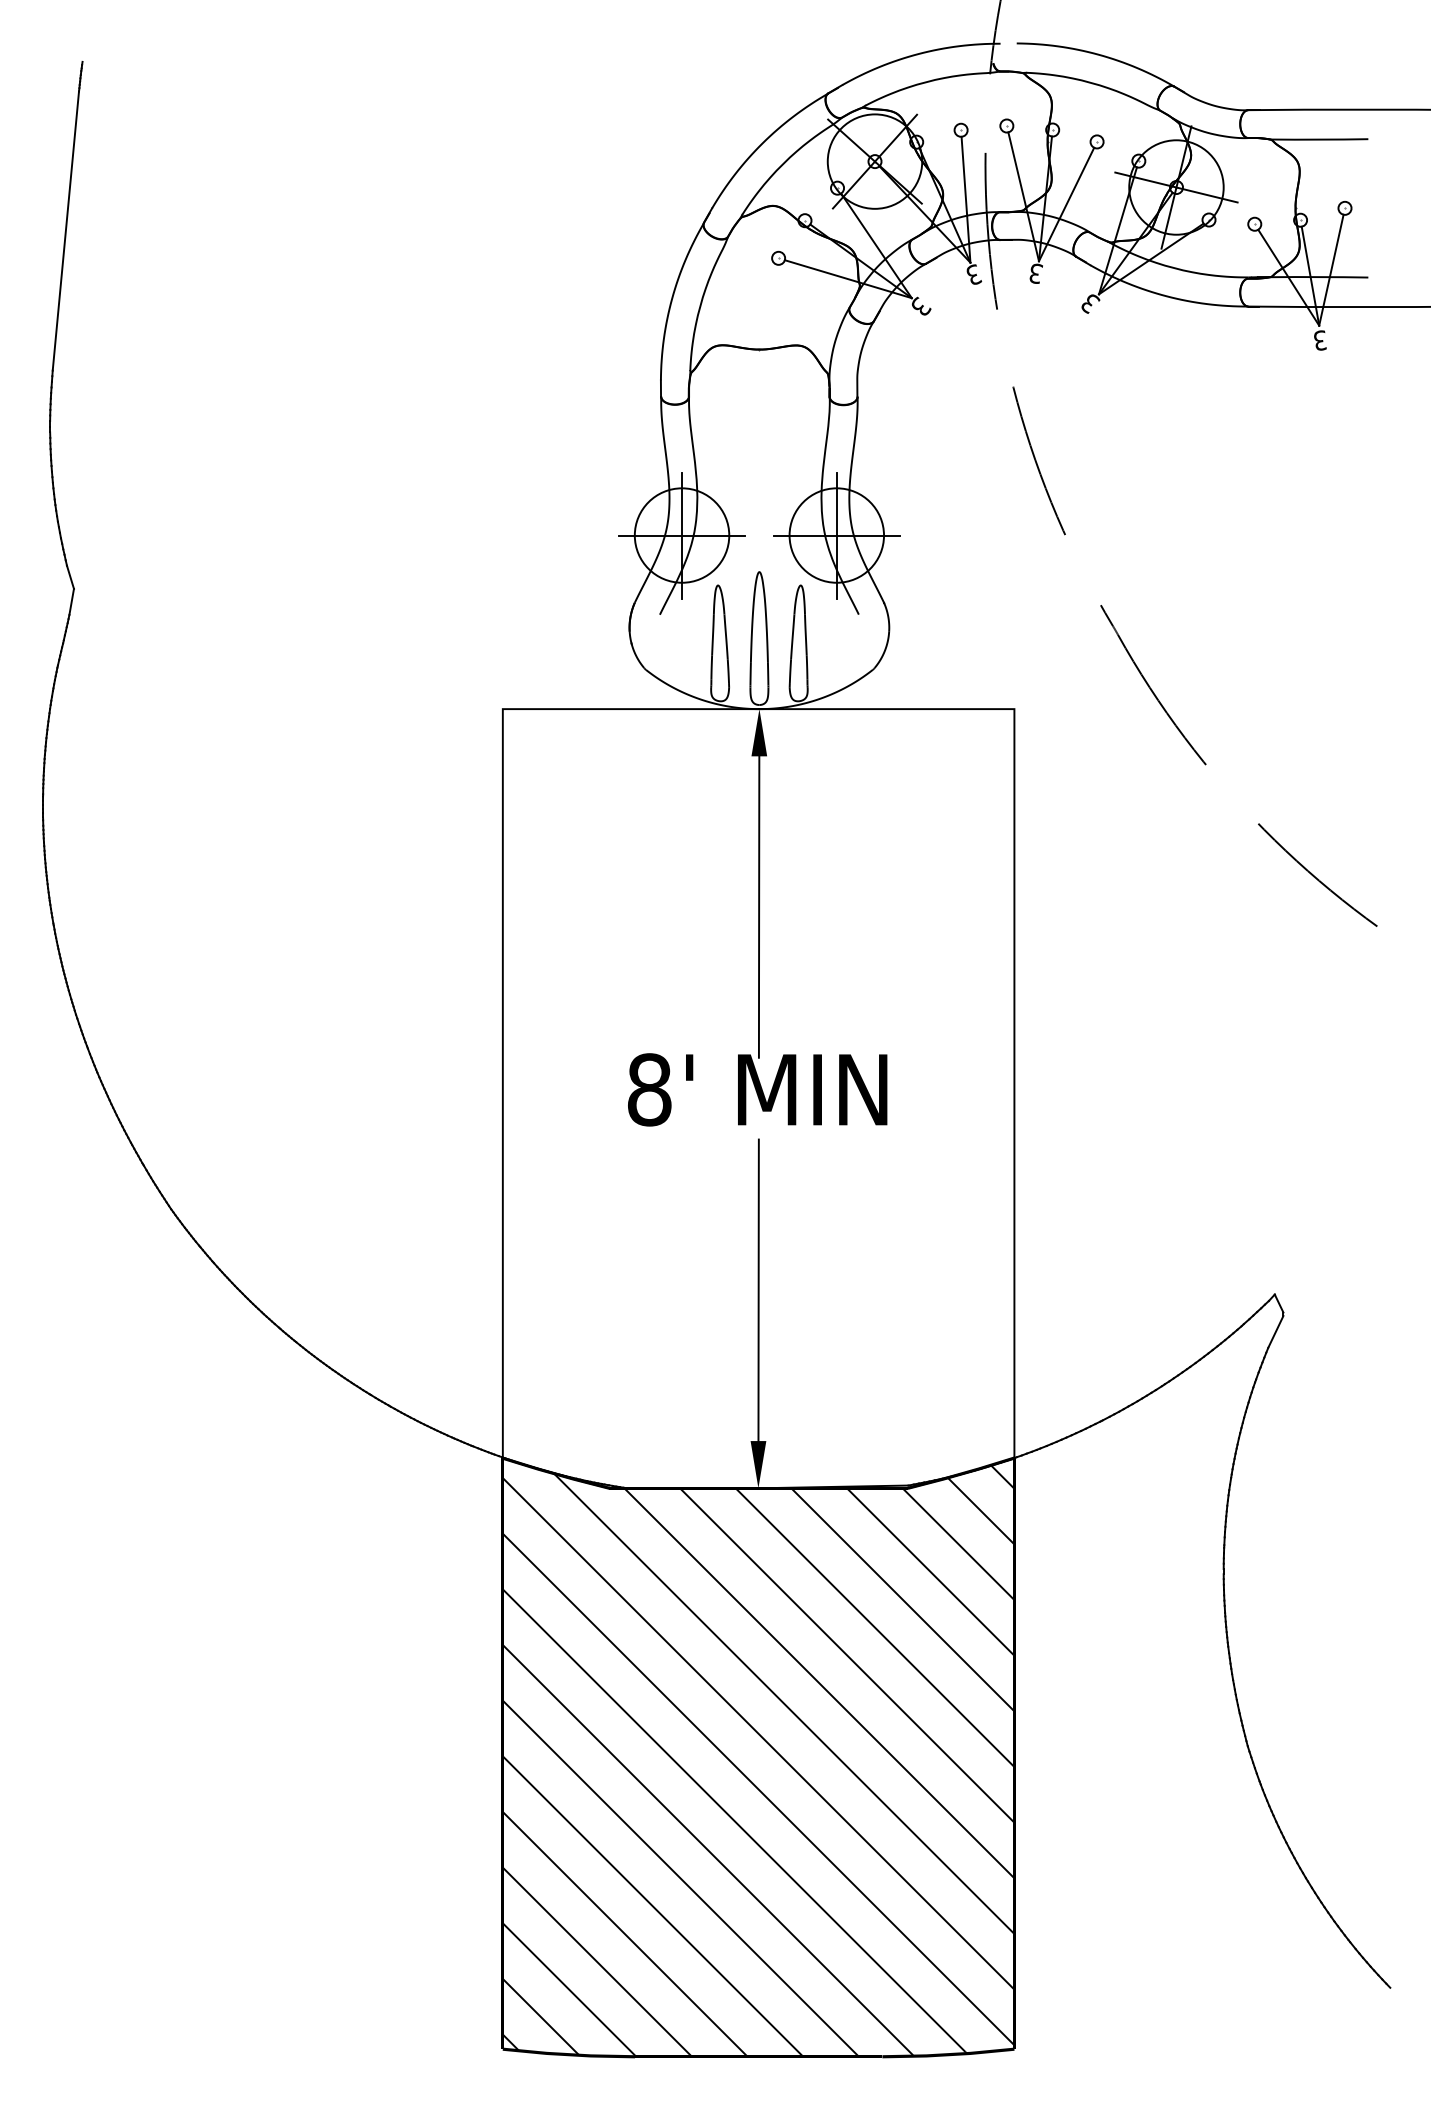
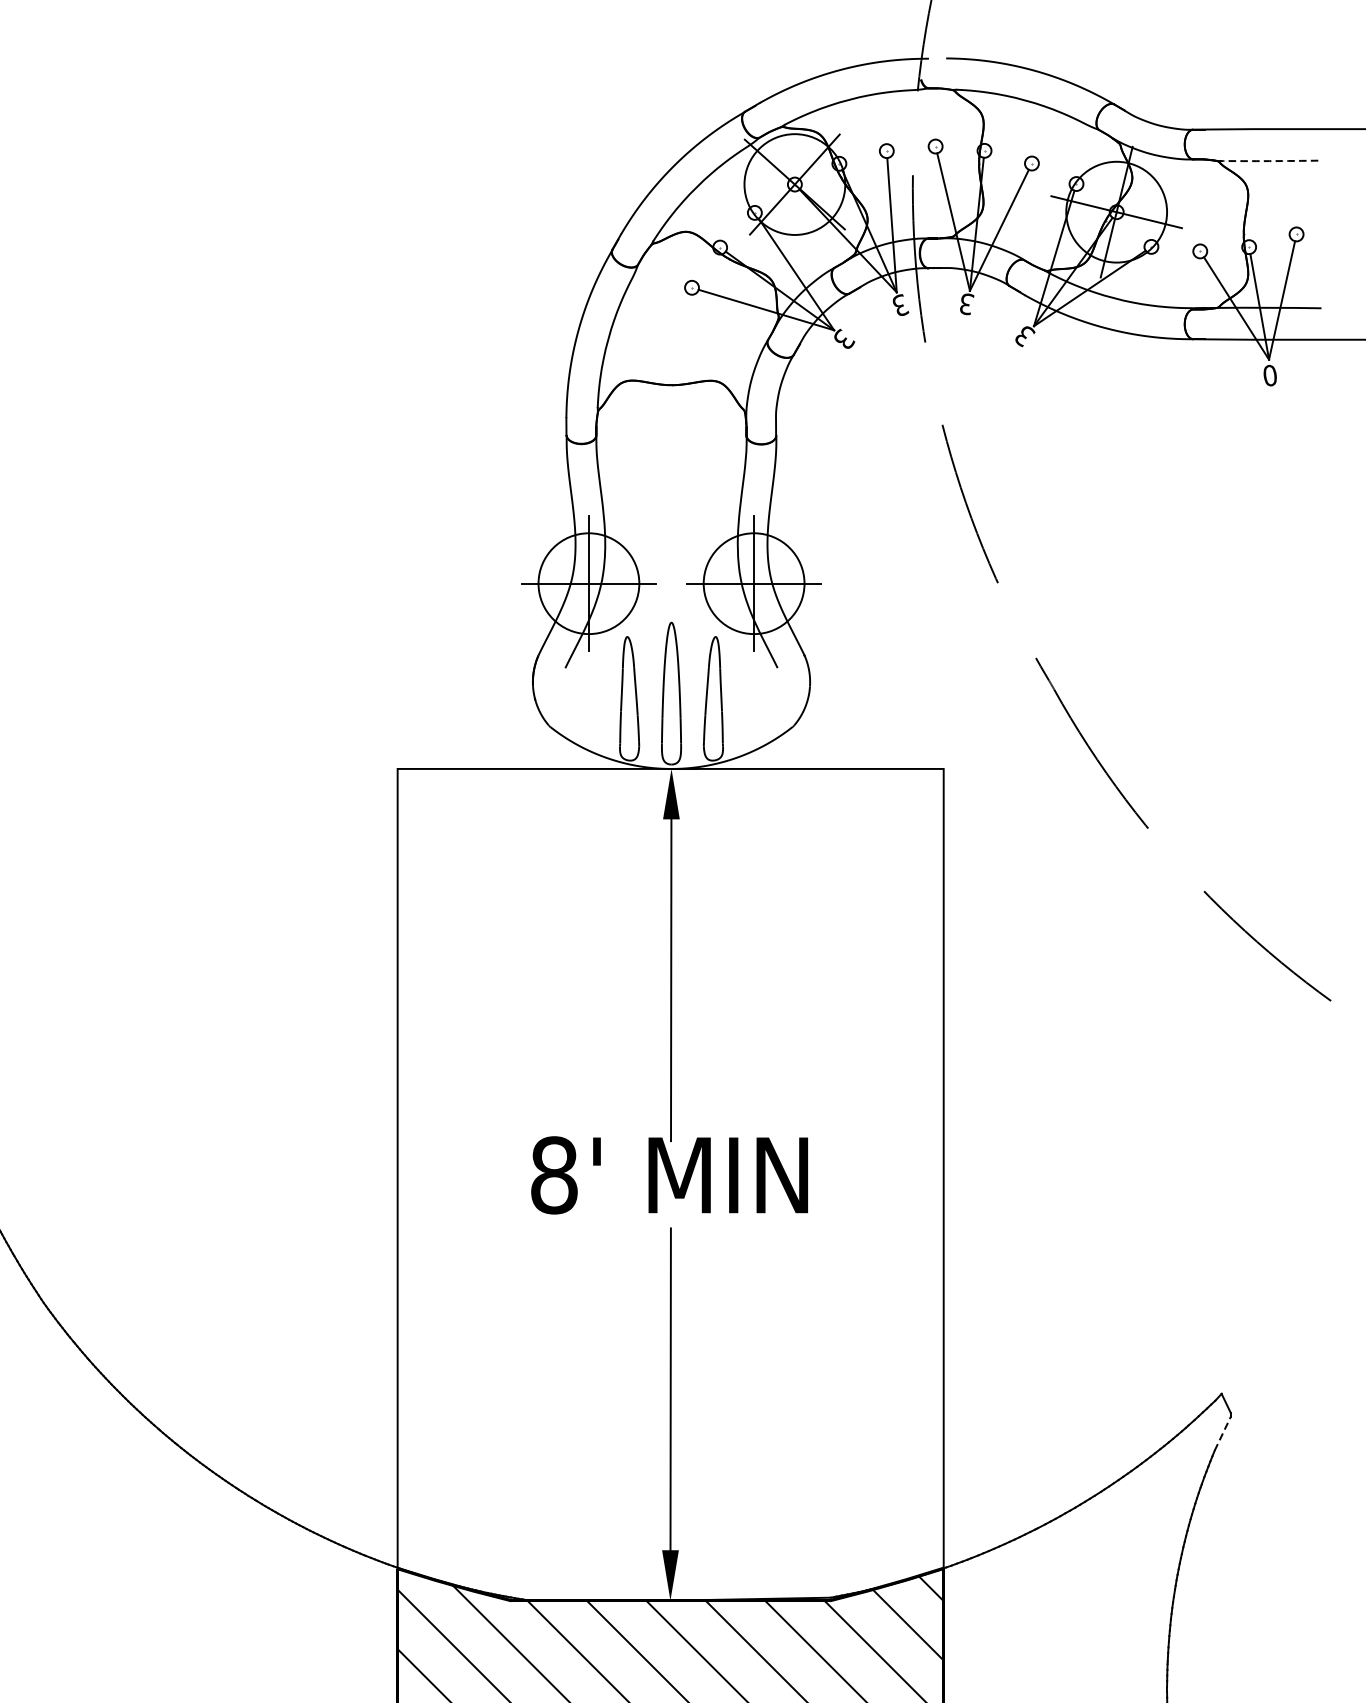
arc: (1319, 139) -> (1269, 160), solid -> dashed
text: (1320, 340) -> (1270, 375), 3 -> 0
line: (1275, 1331) -> (1222, 1433), solid -> dashed

